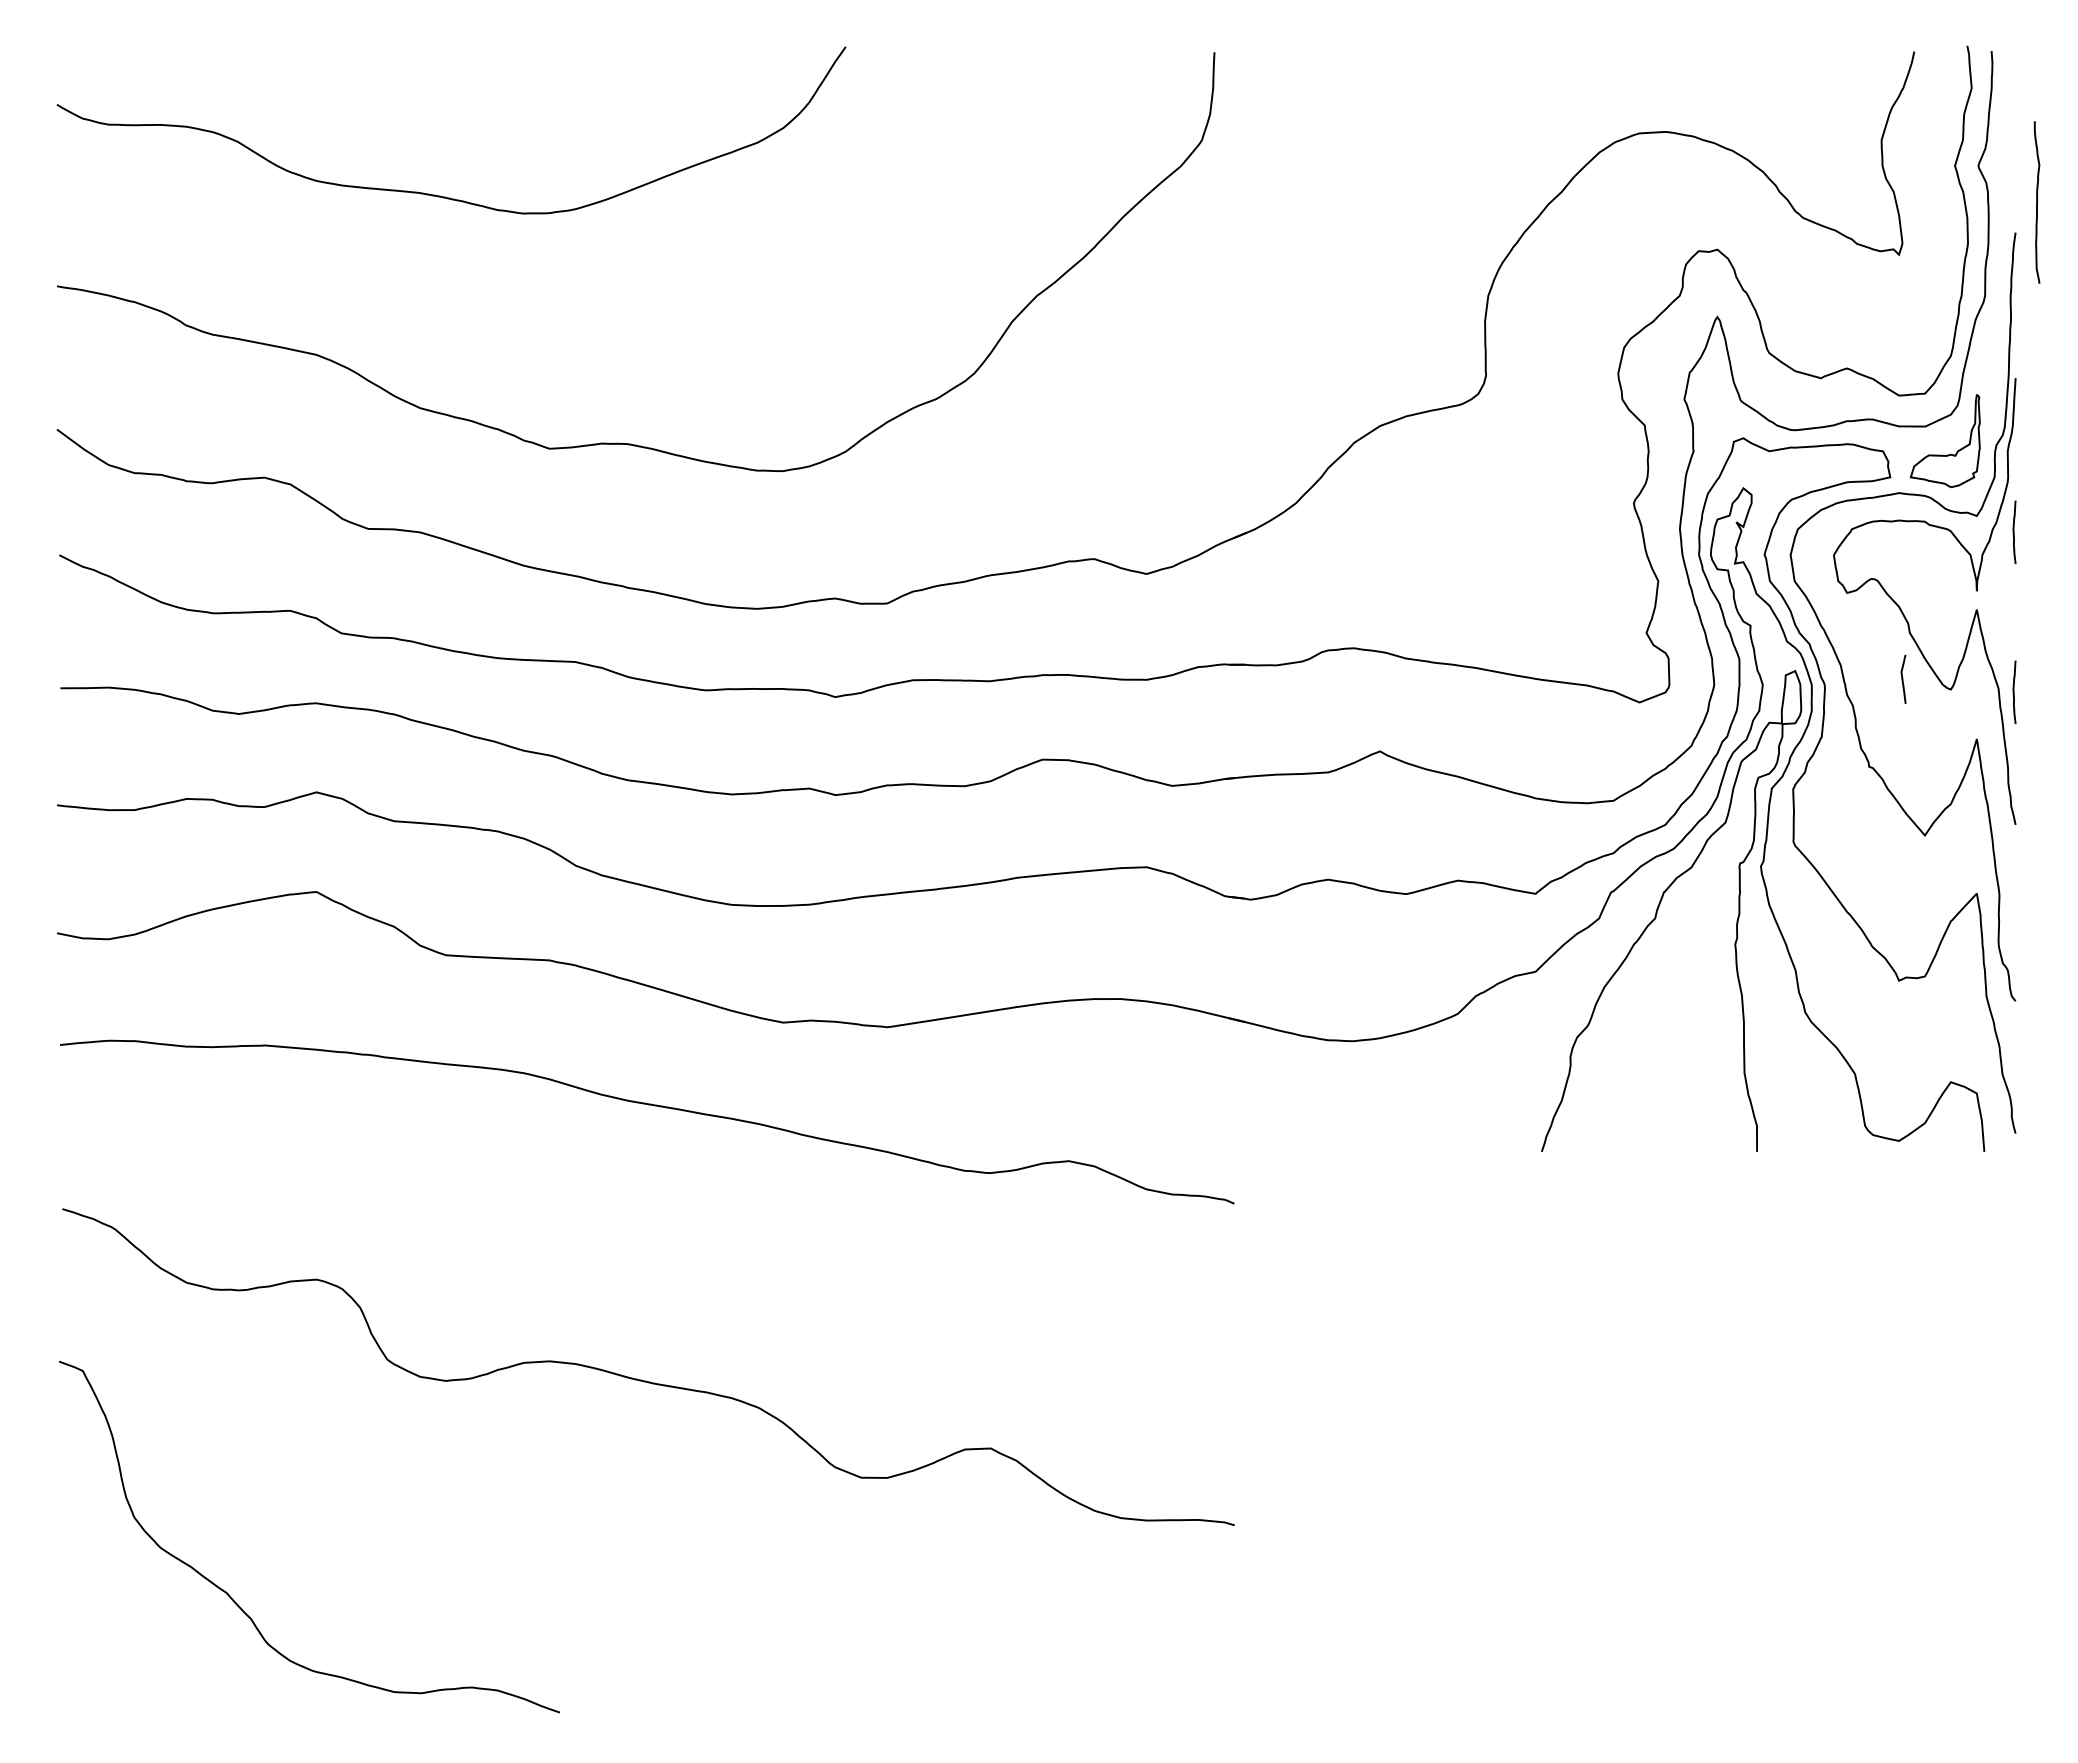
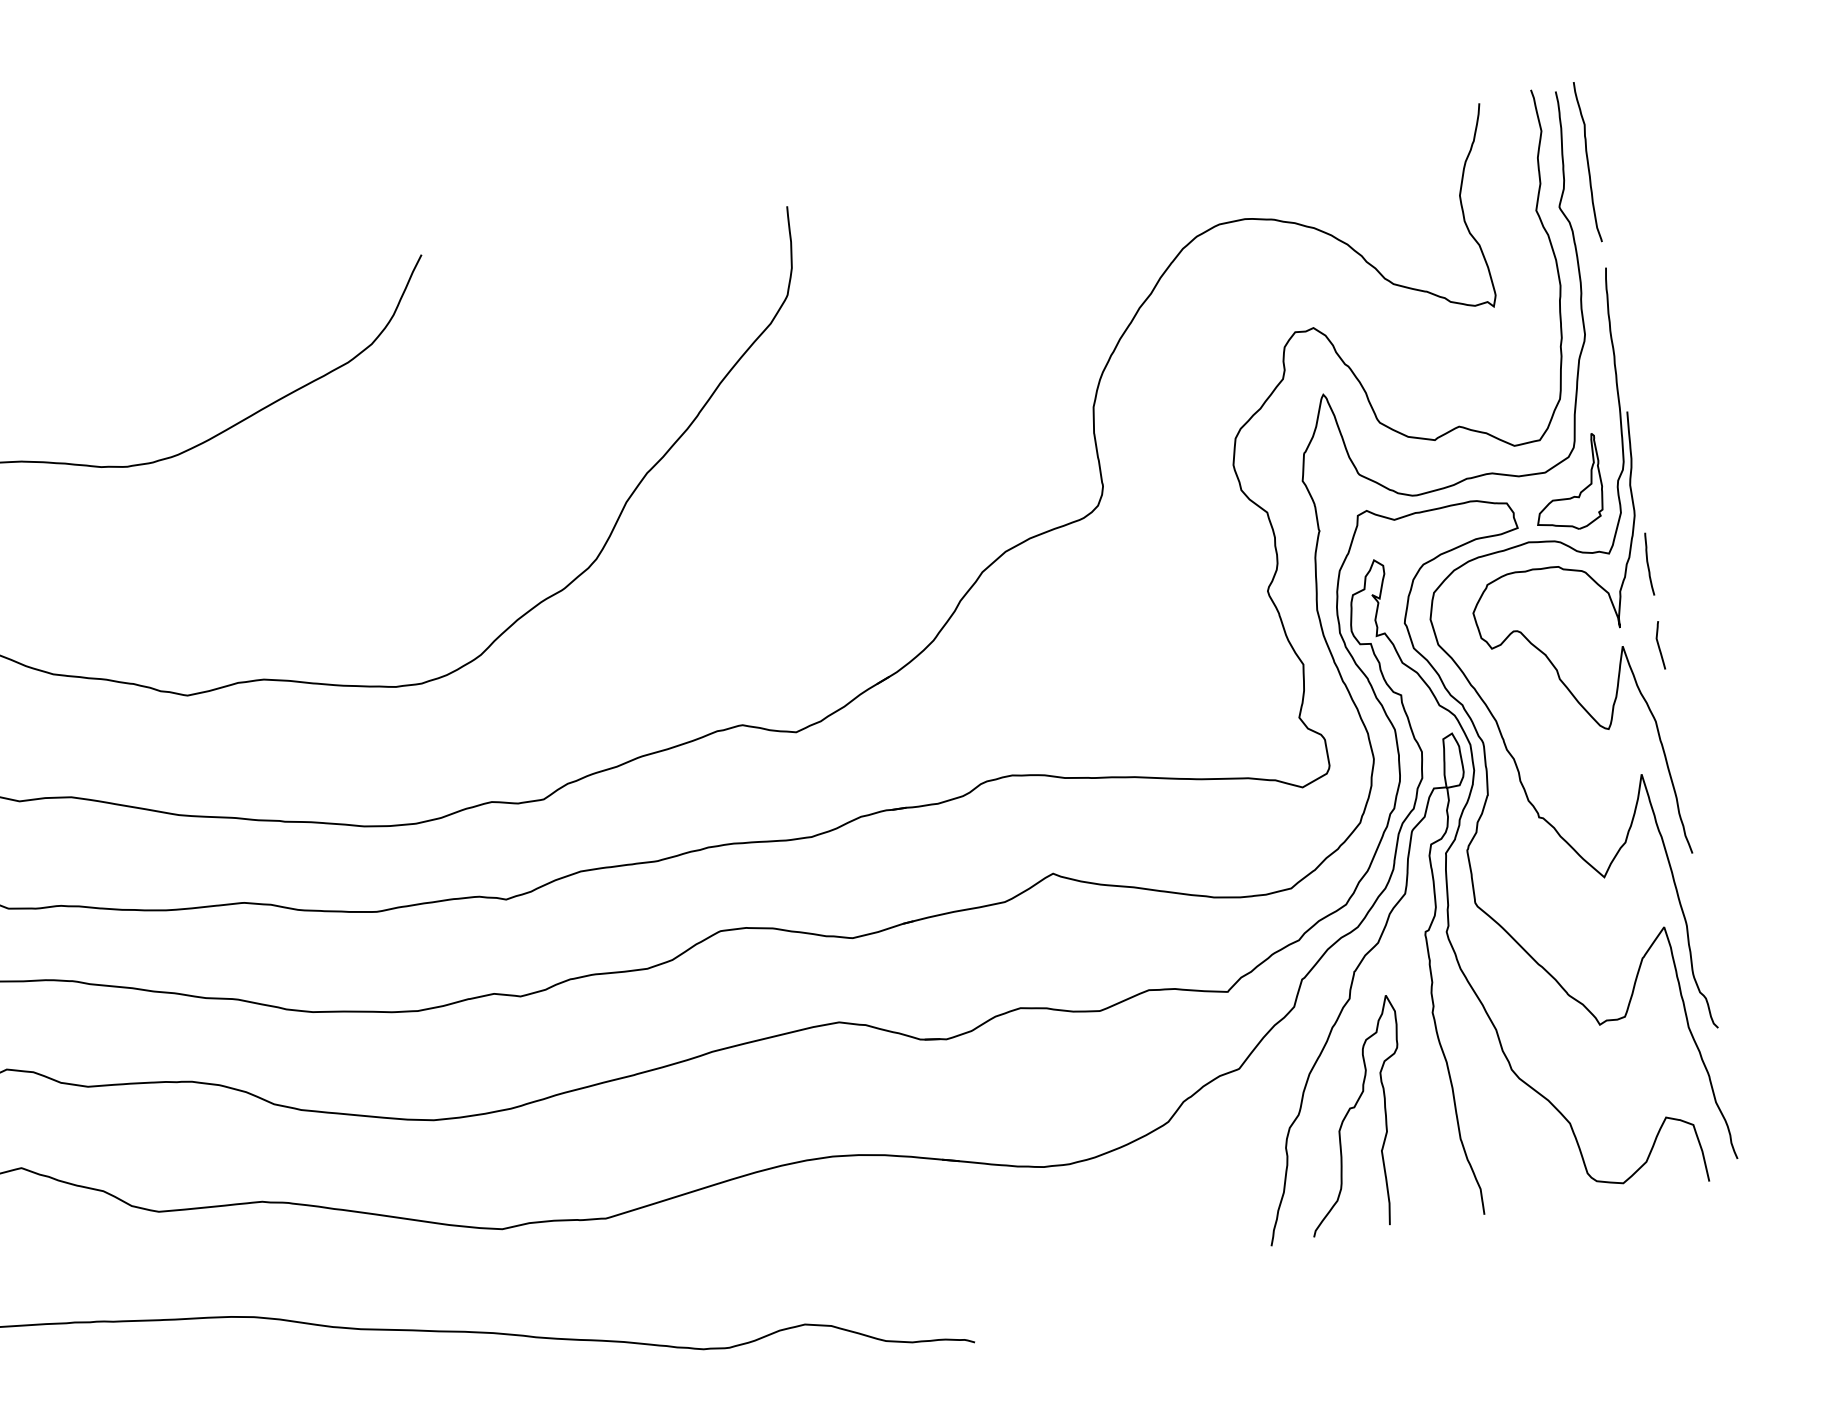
curve: (2036, 202) -> (1587, 162), moved
curve: (1903, 678) -> (1659, 644), moved
curve: (2014, 692) -> (1672, 722), removed
curve: (1638, 1030) -> (1349, 1112), added

